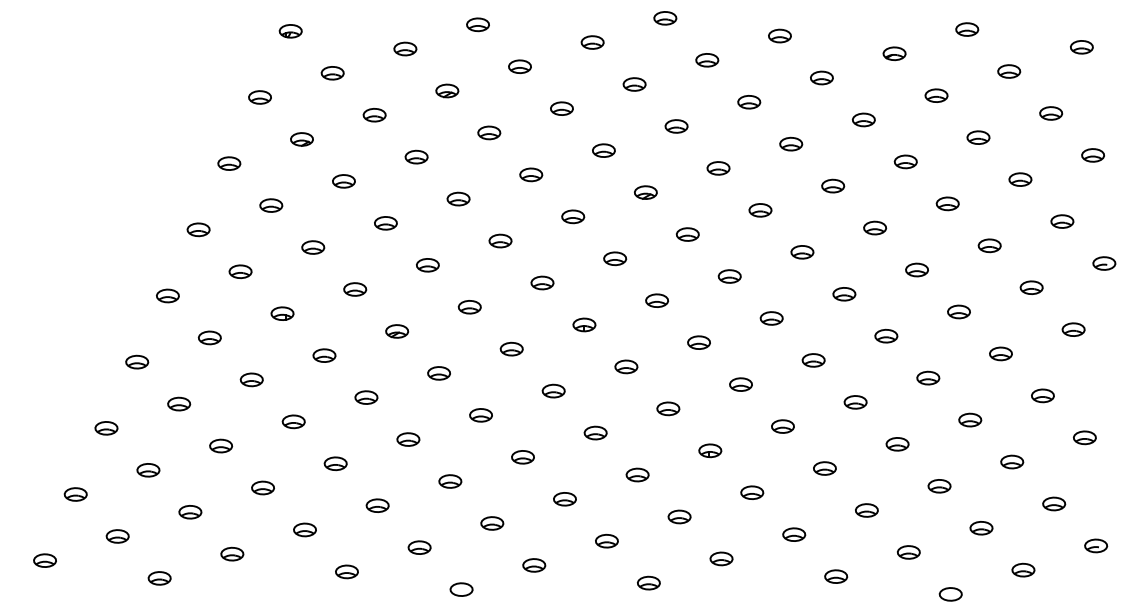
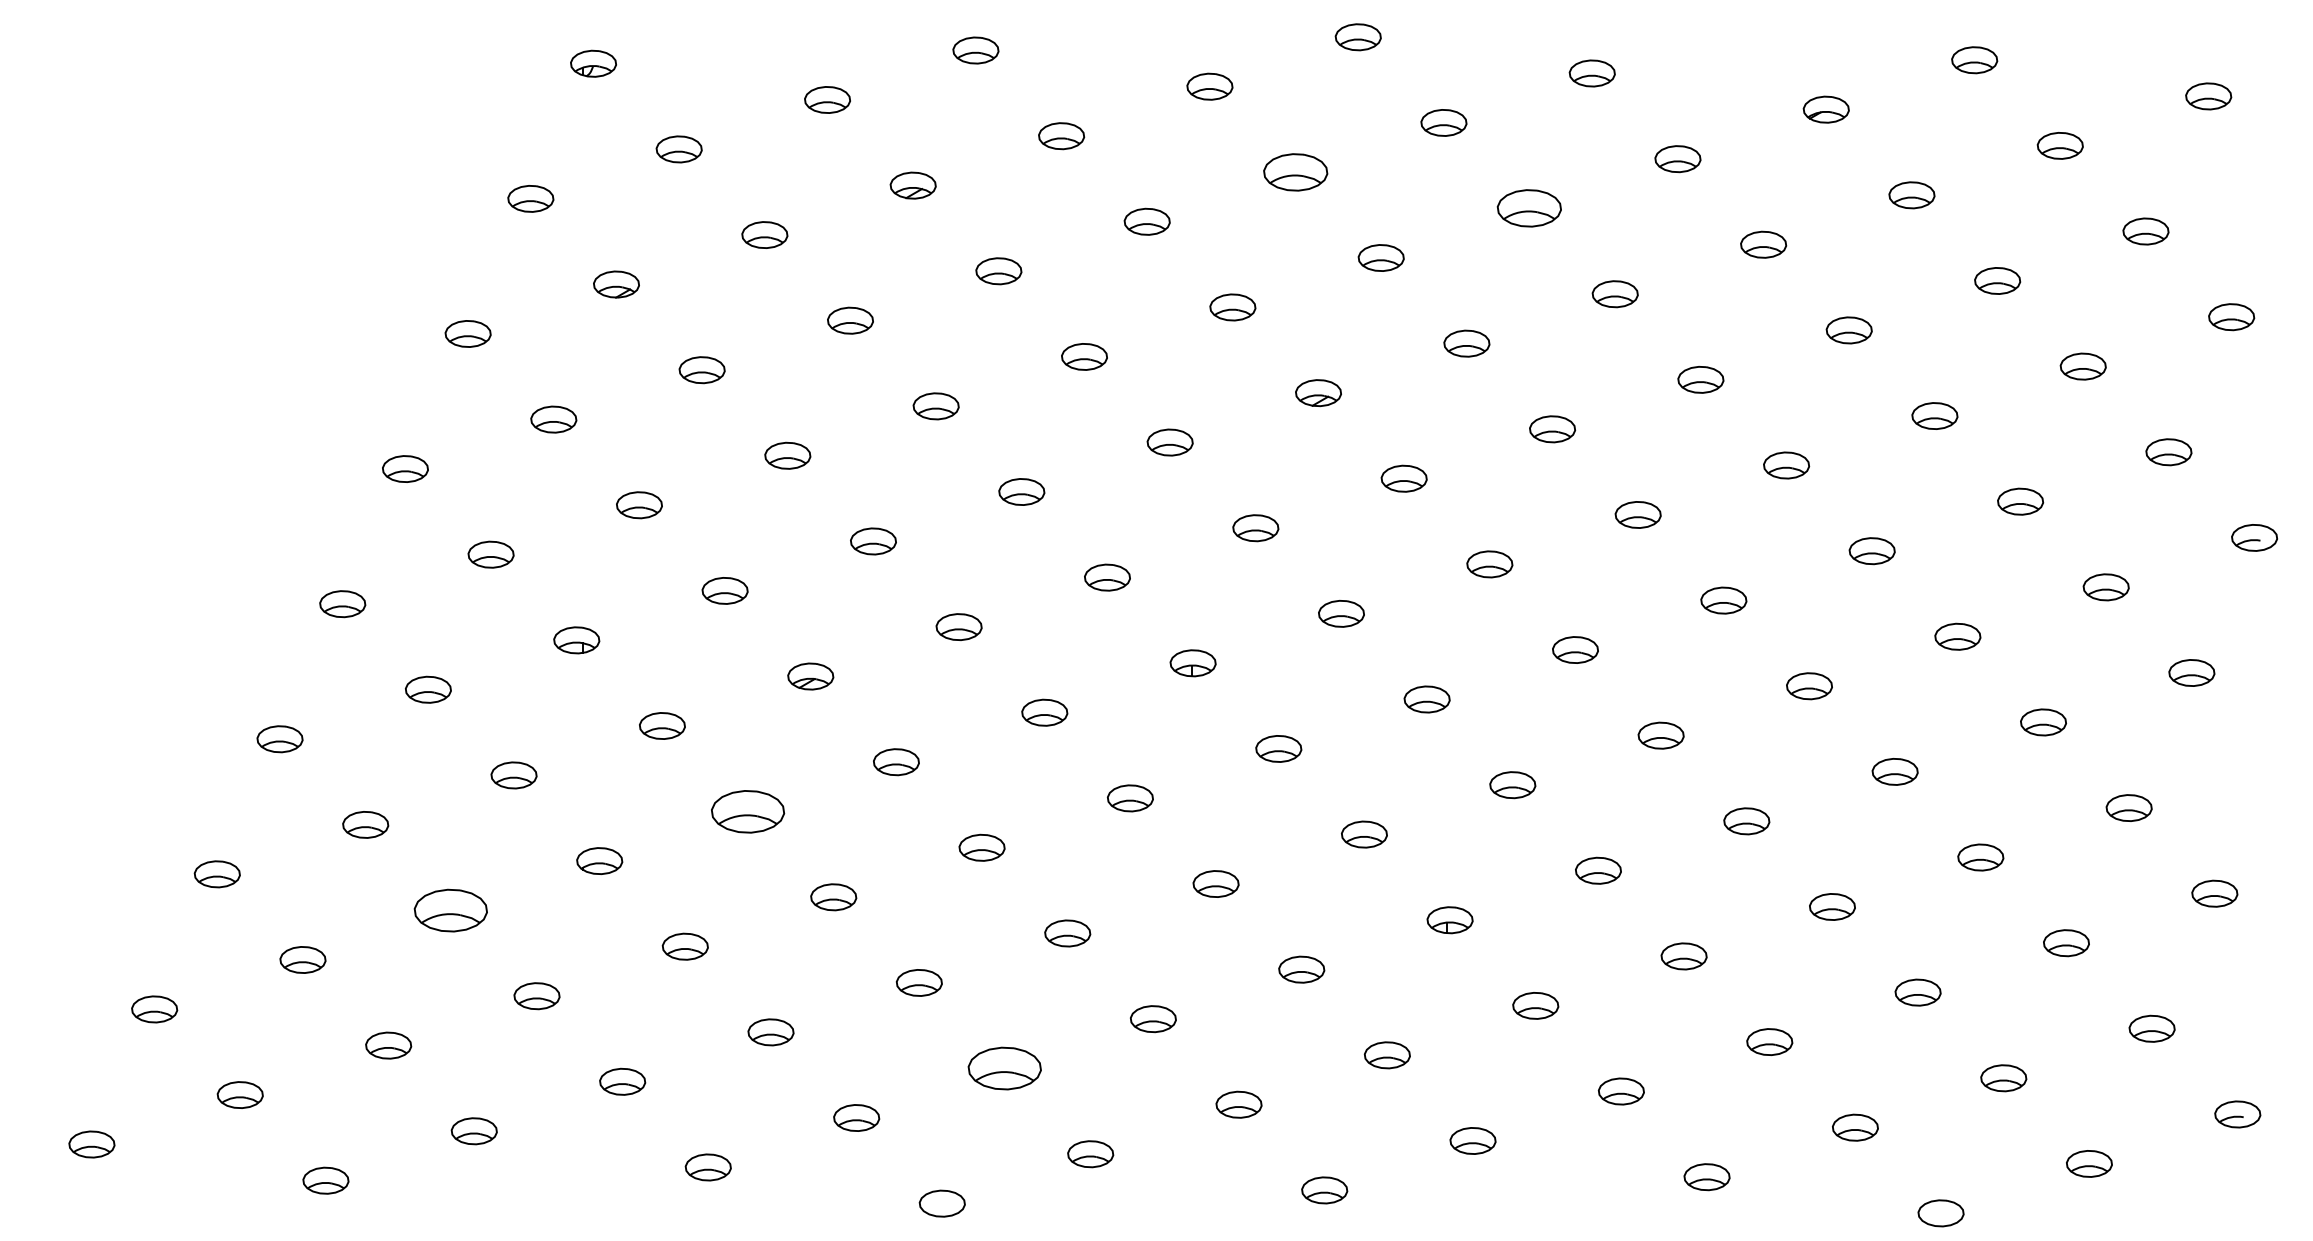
part: (634, 84) -> (1295, 172), size x1.4
part: (749, 102) -> (1530, 209), size x1.4
part: (366, 397) -> (748, 811), size x1.6
part: (221, 445) -> (452, 909), size x1.6
part: (492, 523) -> (1005, 1068), size x1.6

